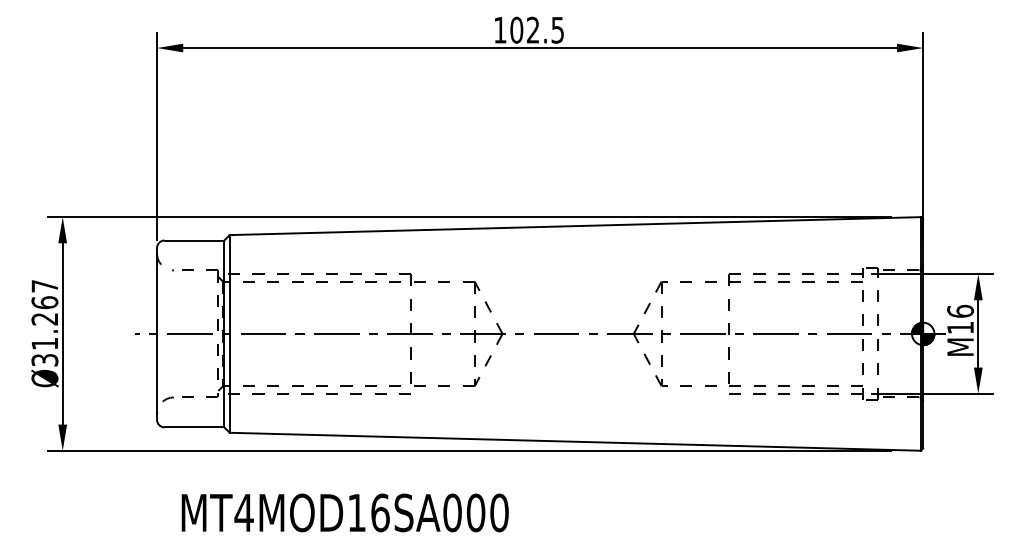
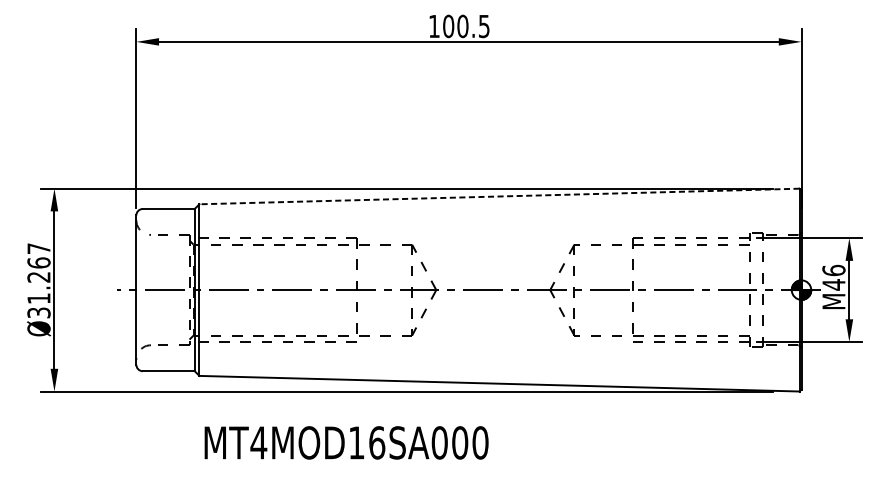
text: (532, 29) -> (462, 25), 102.5 -> 100.5
line: (575, 226) -> (499, 196), solid -> dashed
text: (960, 327) -> (833, 284), M16 -> M46
text: (344, 512) -> (345, 442), moved

